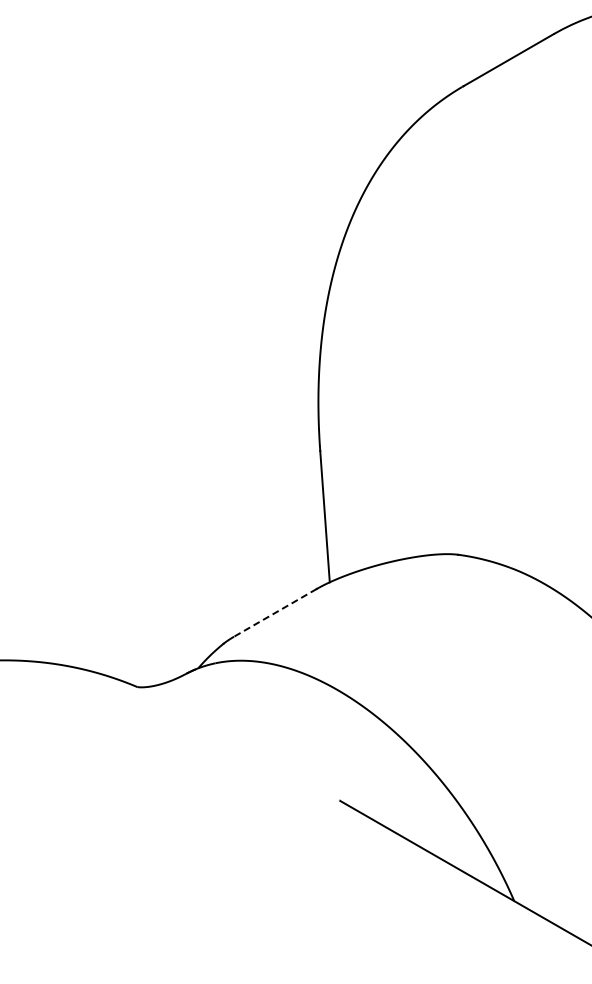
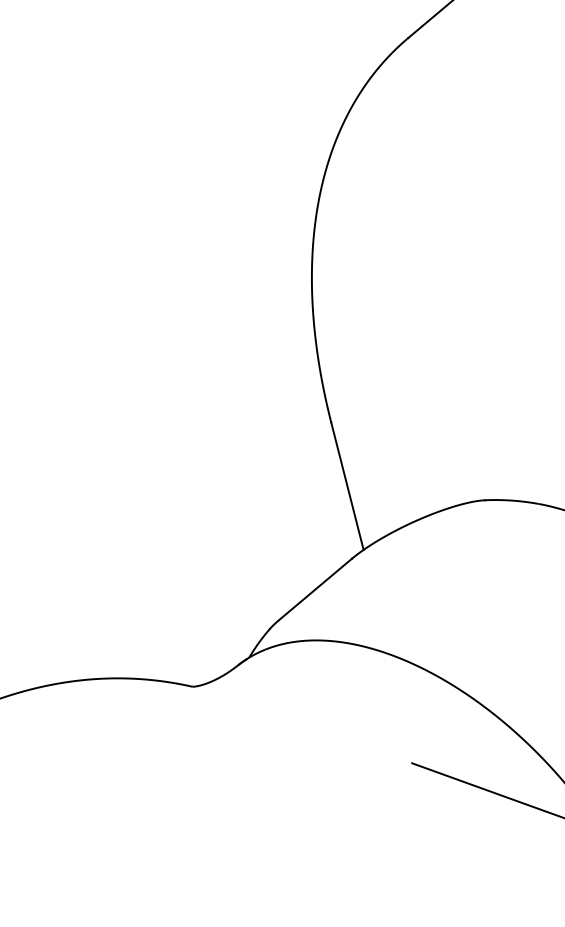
line: (275, 612) -> (315, 589), dashed -> solid

